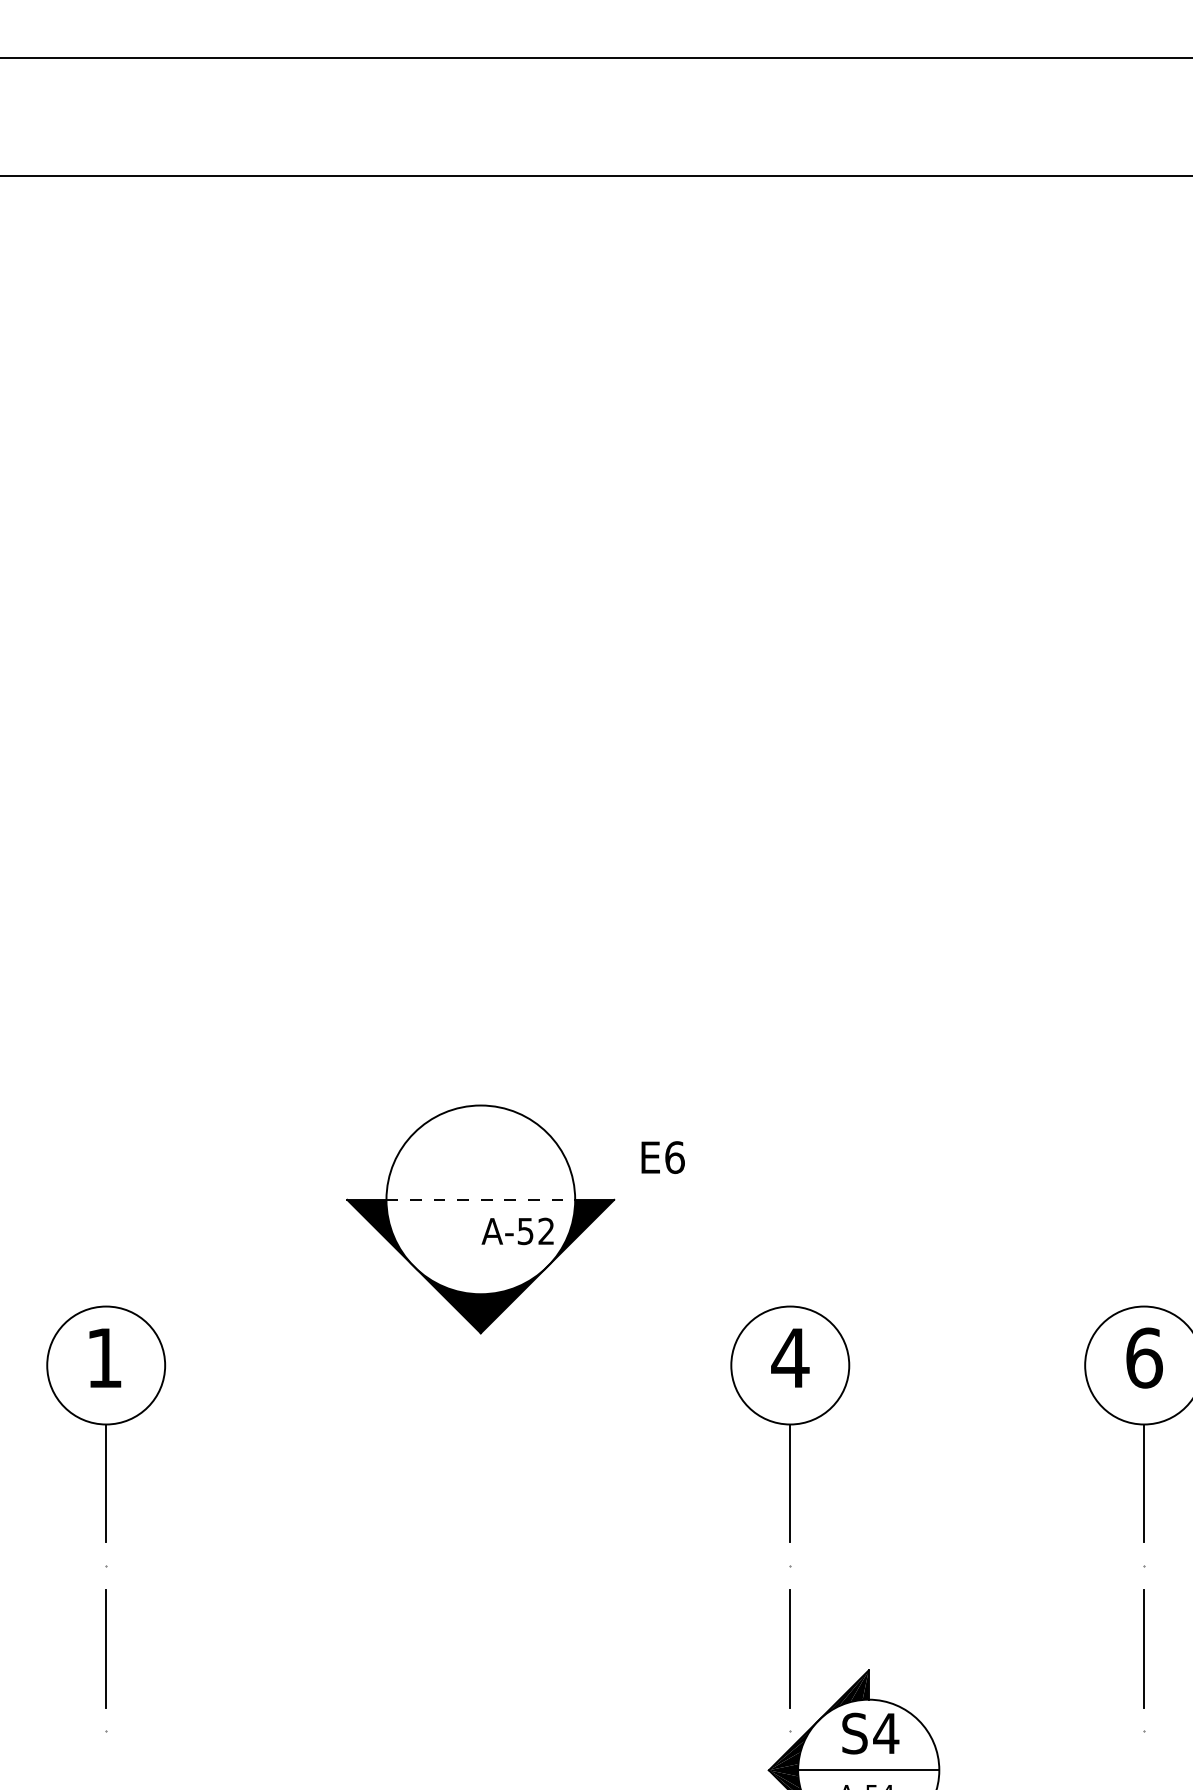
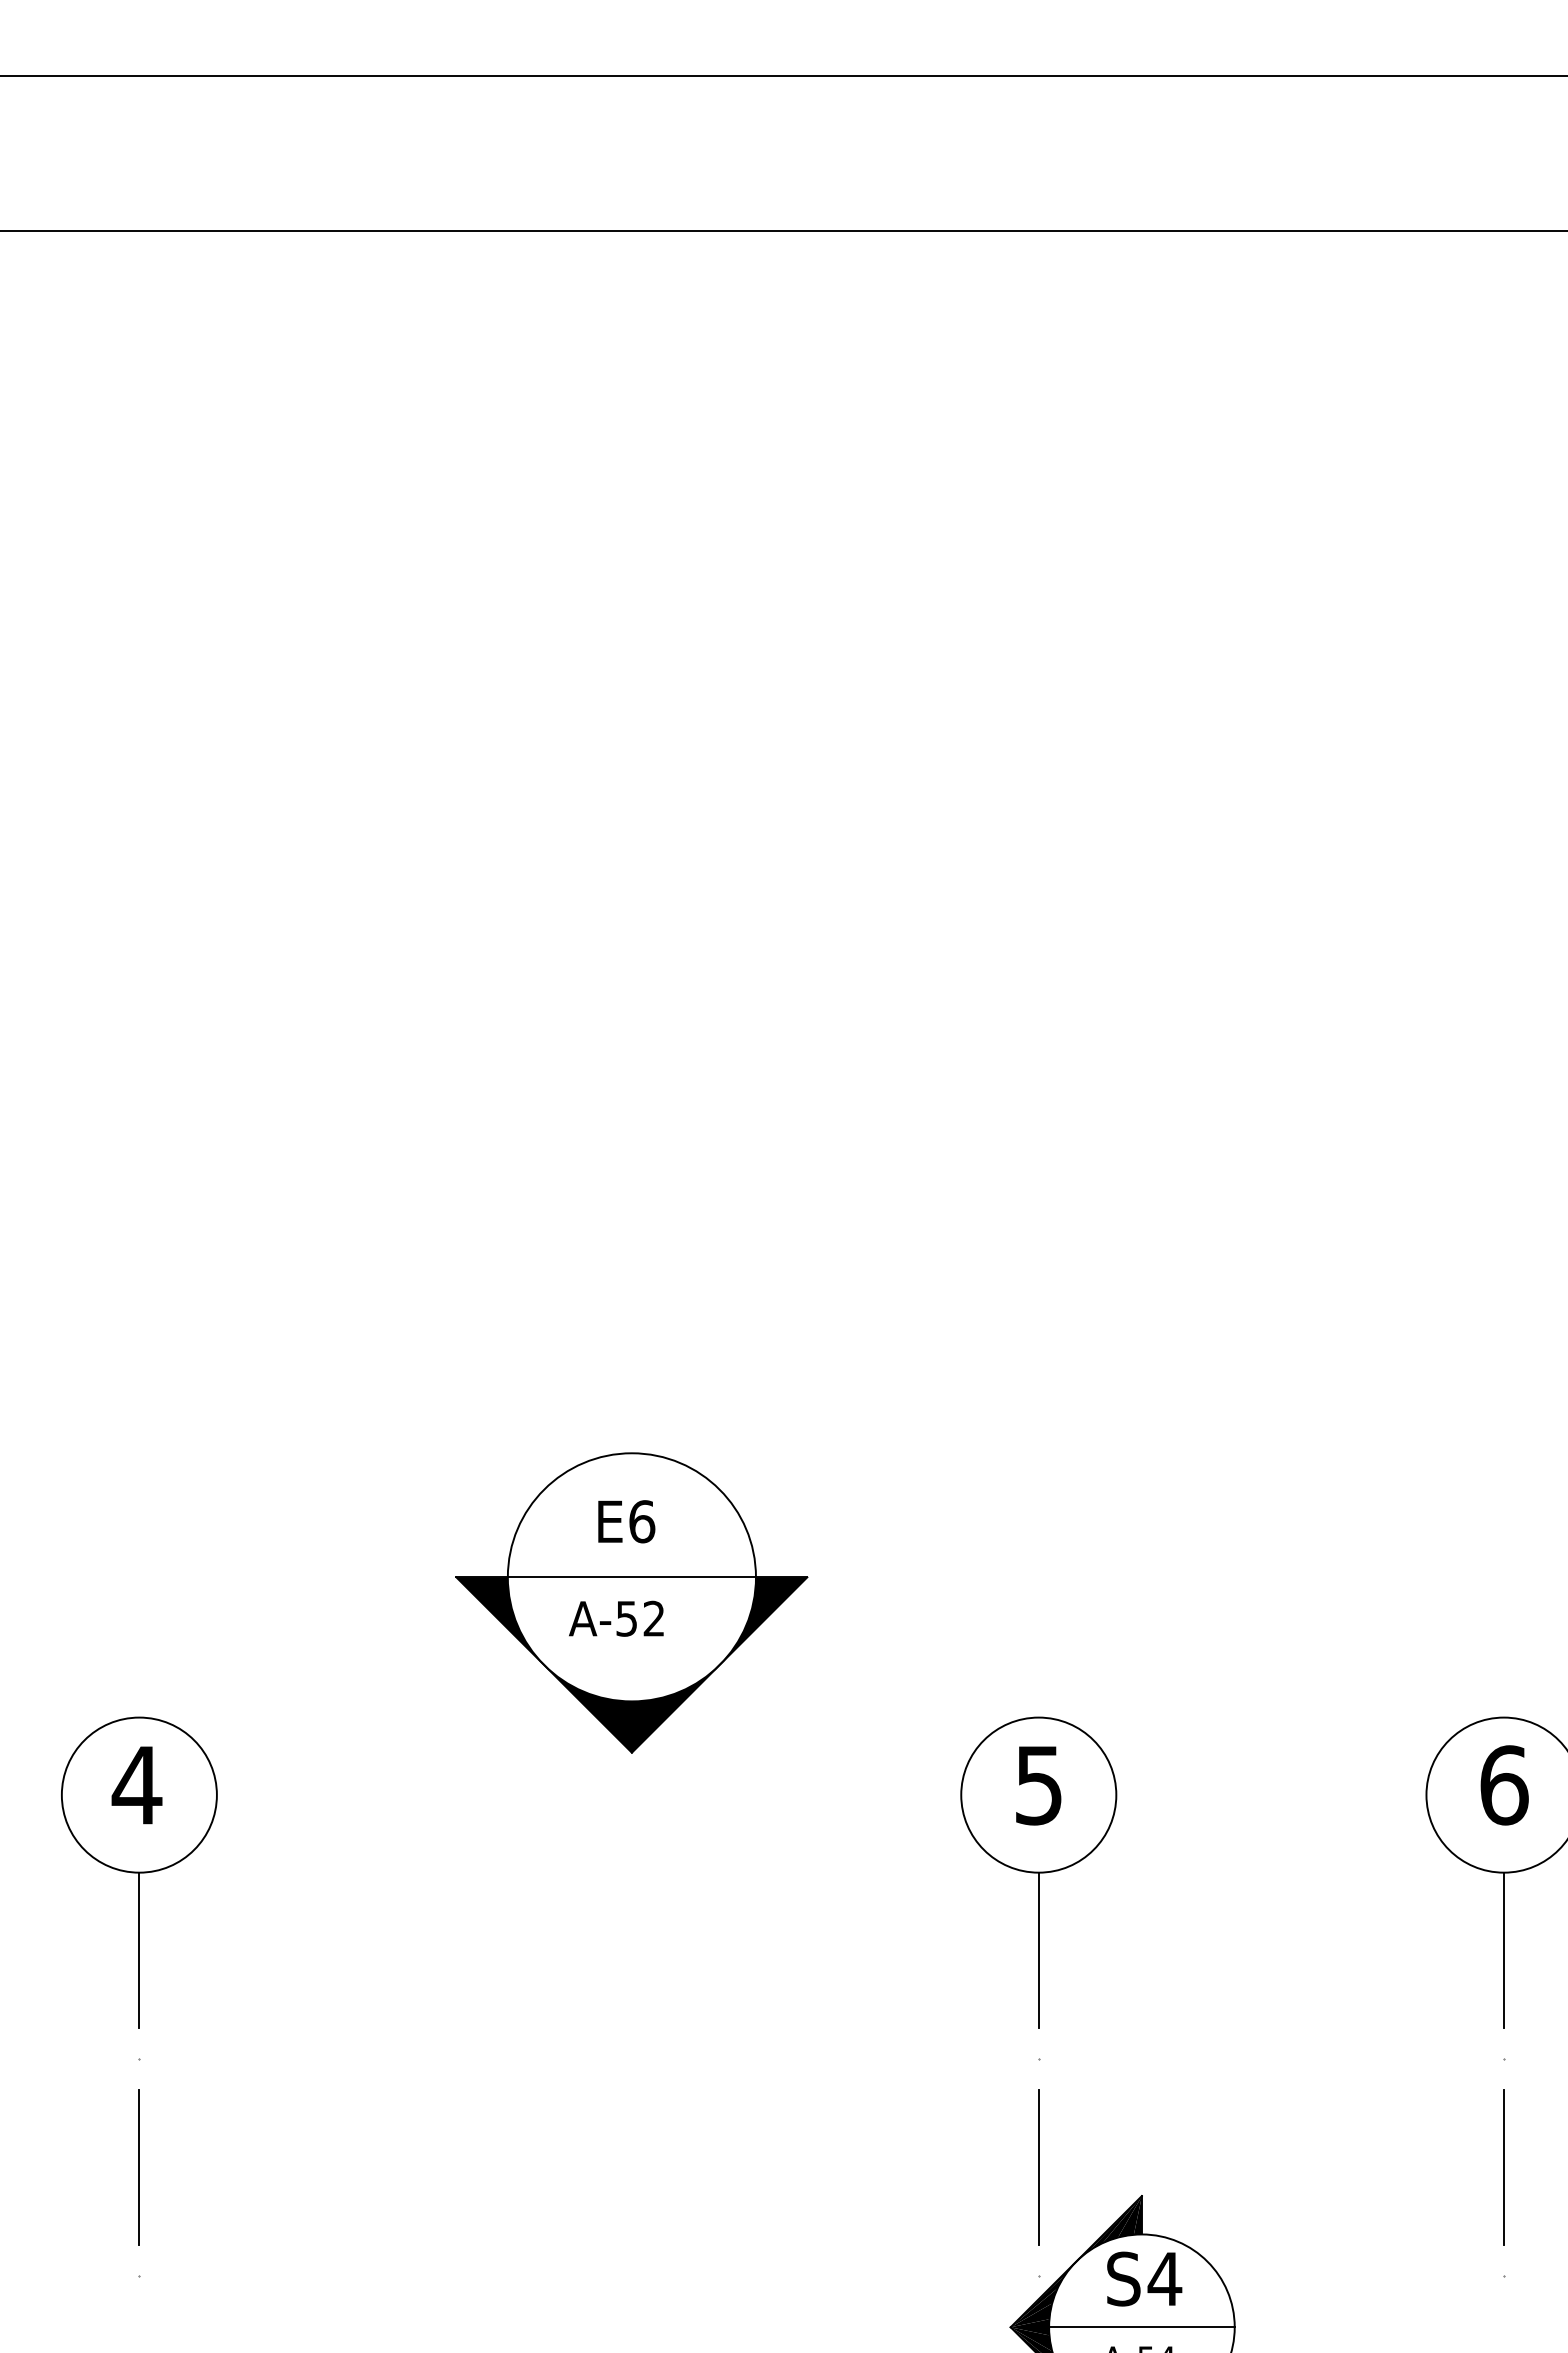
text: (663, 1157) -> (626, 1521), moved
line: (481, 1200) -> (632, 1577), dashed -> solid
text: (517, 1231) -> (616, 1618), moved
text: (104, 1358) -> (136, 1785), 1 -> 4
text: (790, 1358) -> (1038, 1785), 4 -> 5

